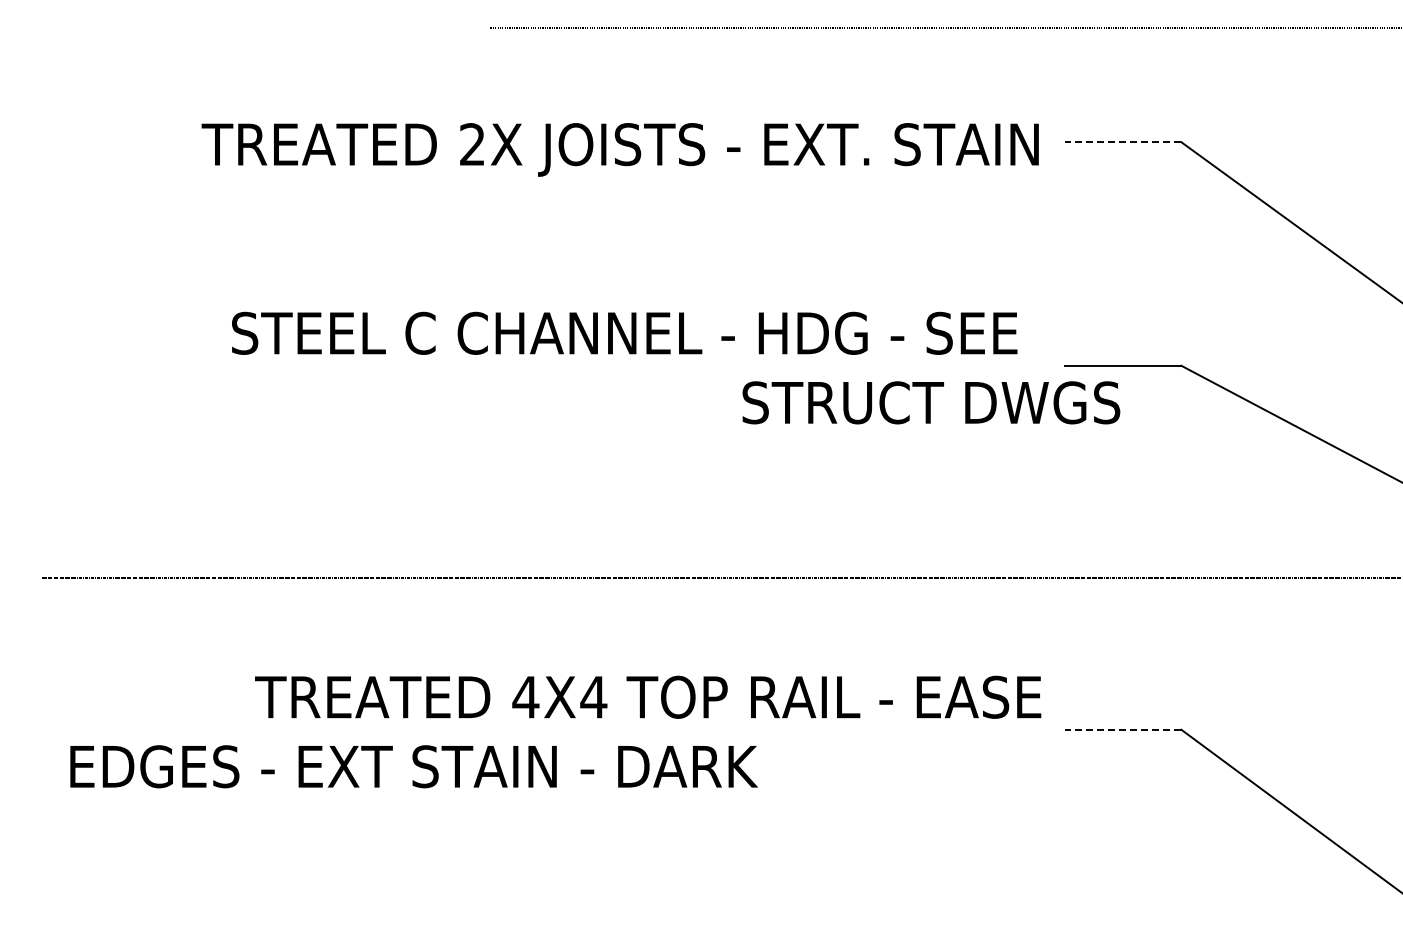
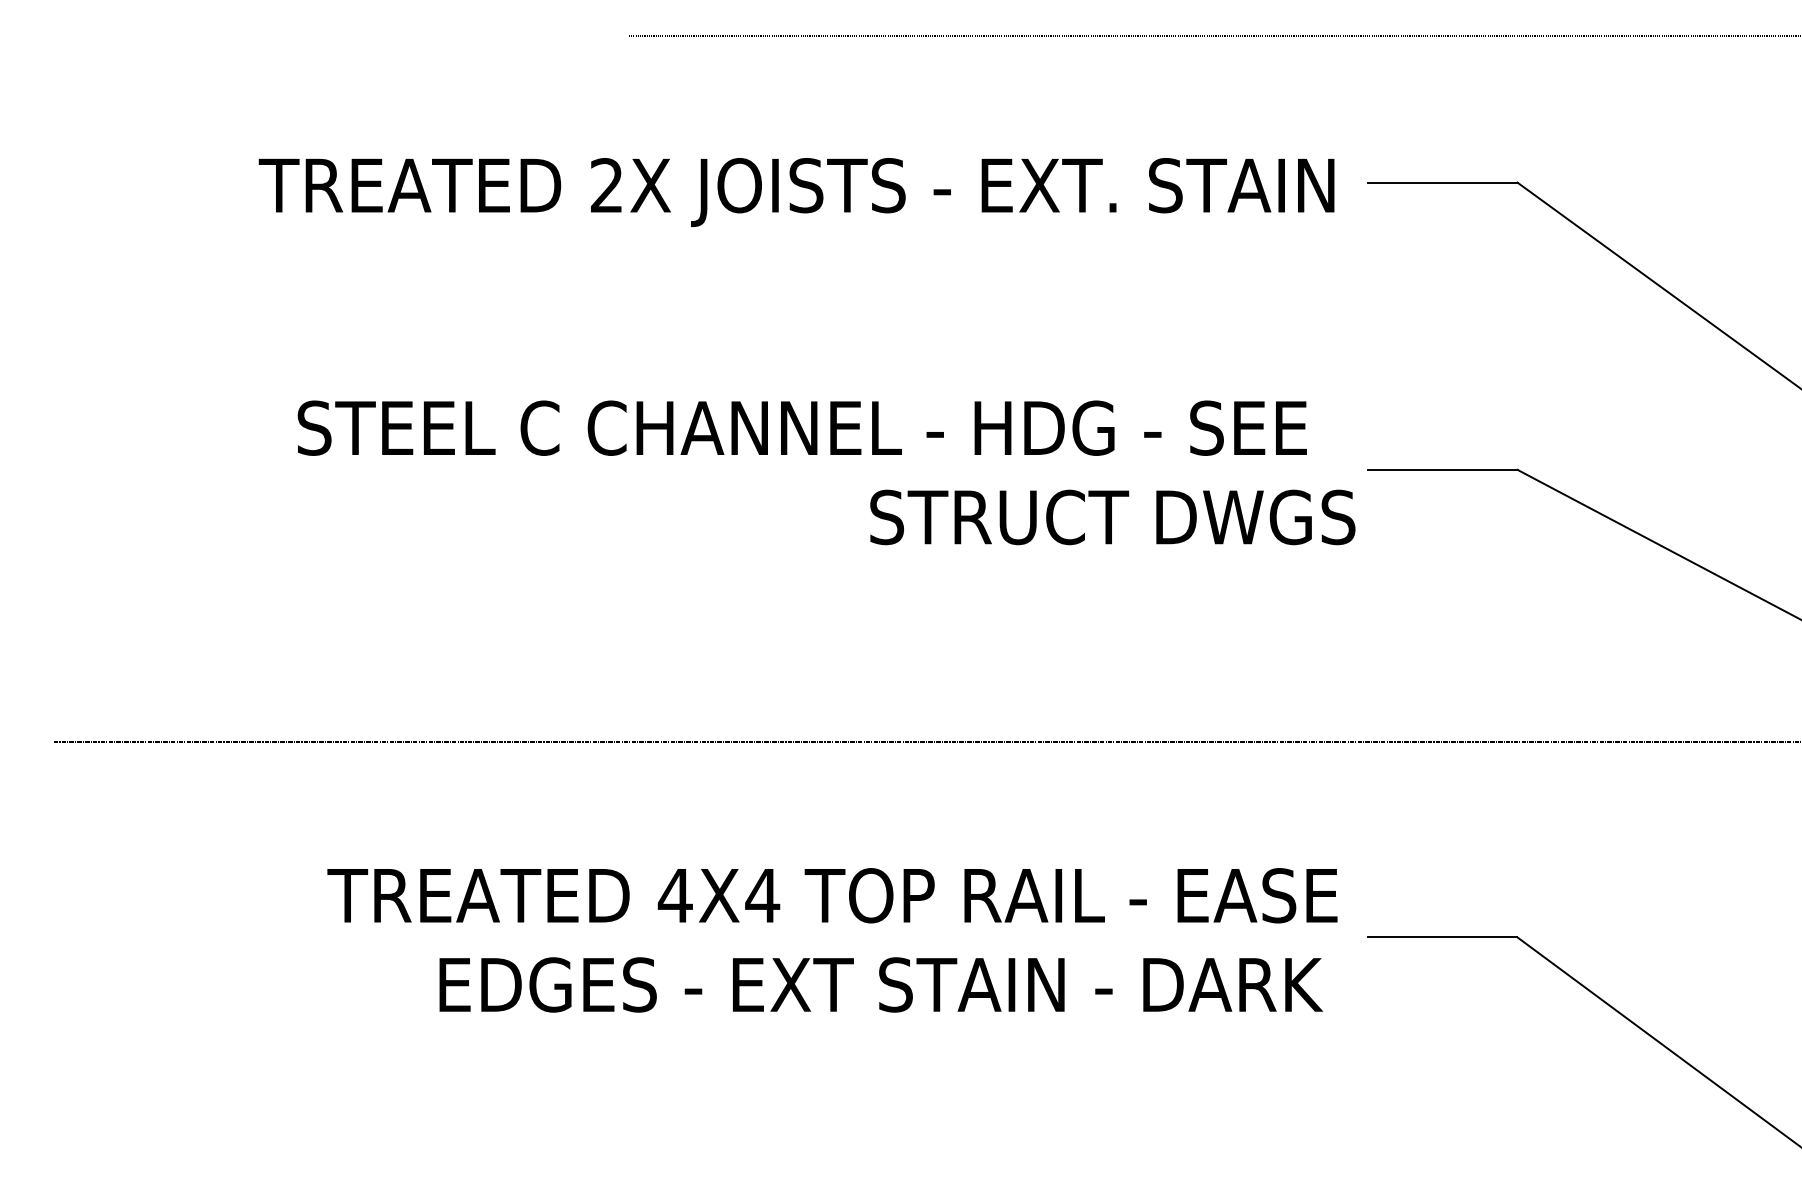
line: (1122, 142) -> (1441, 182), dashed -> solid
text: (931, 402) -> (1112, 516), moved
line: (1122, 729) -> (1441, 937), dashed -> solid
text: (413, 766) -> (880, 984), moved

